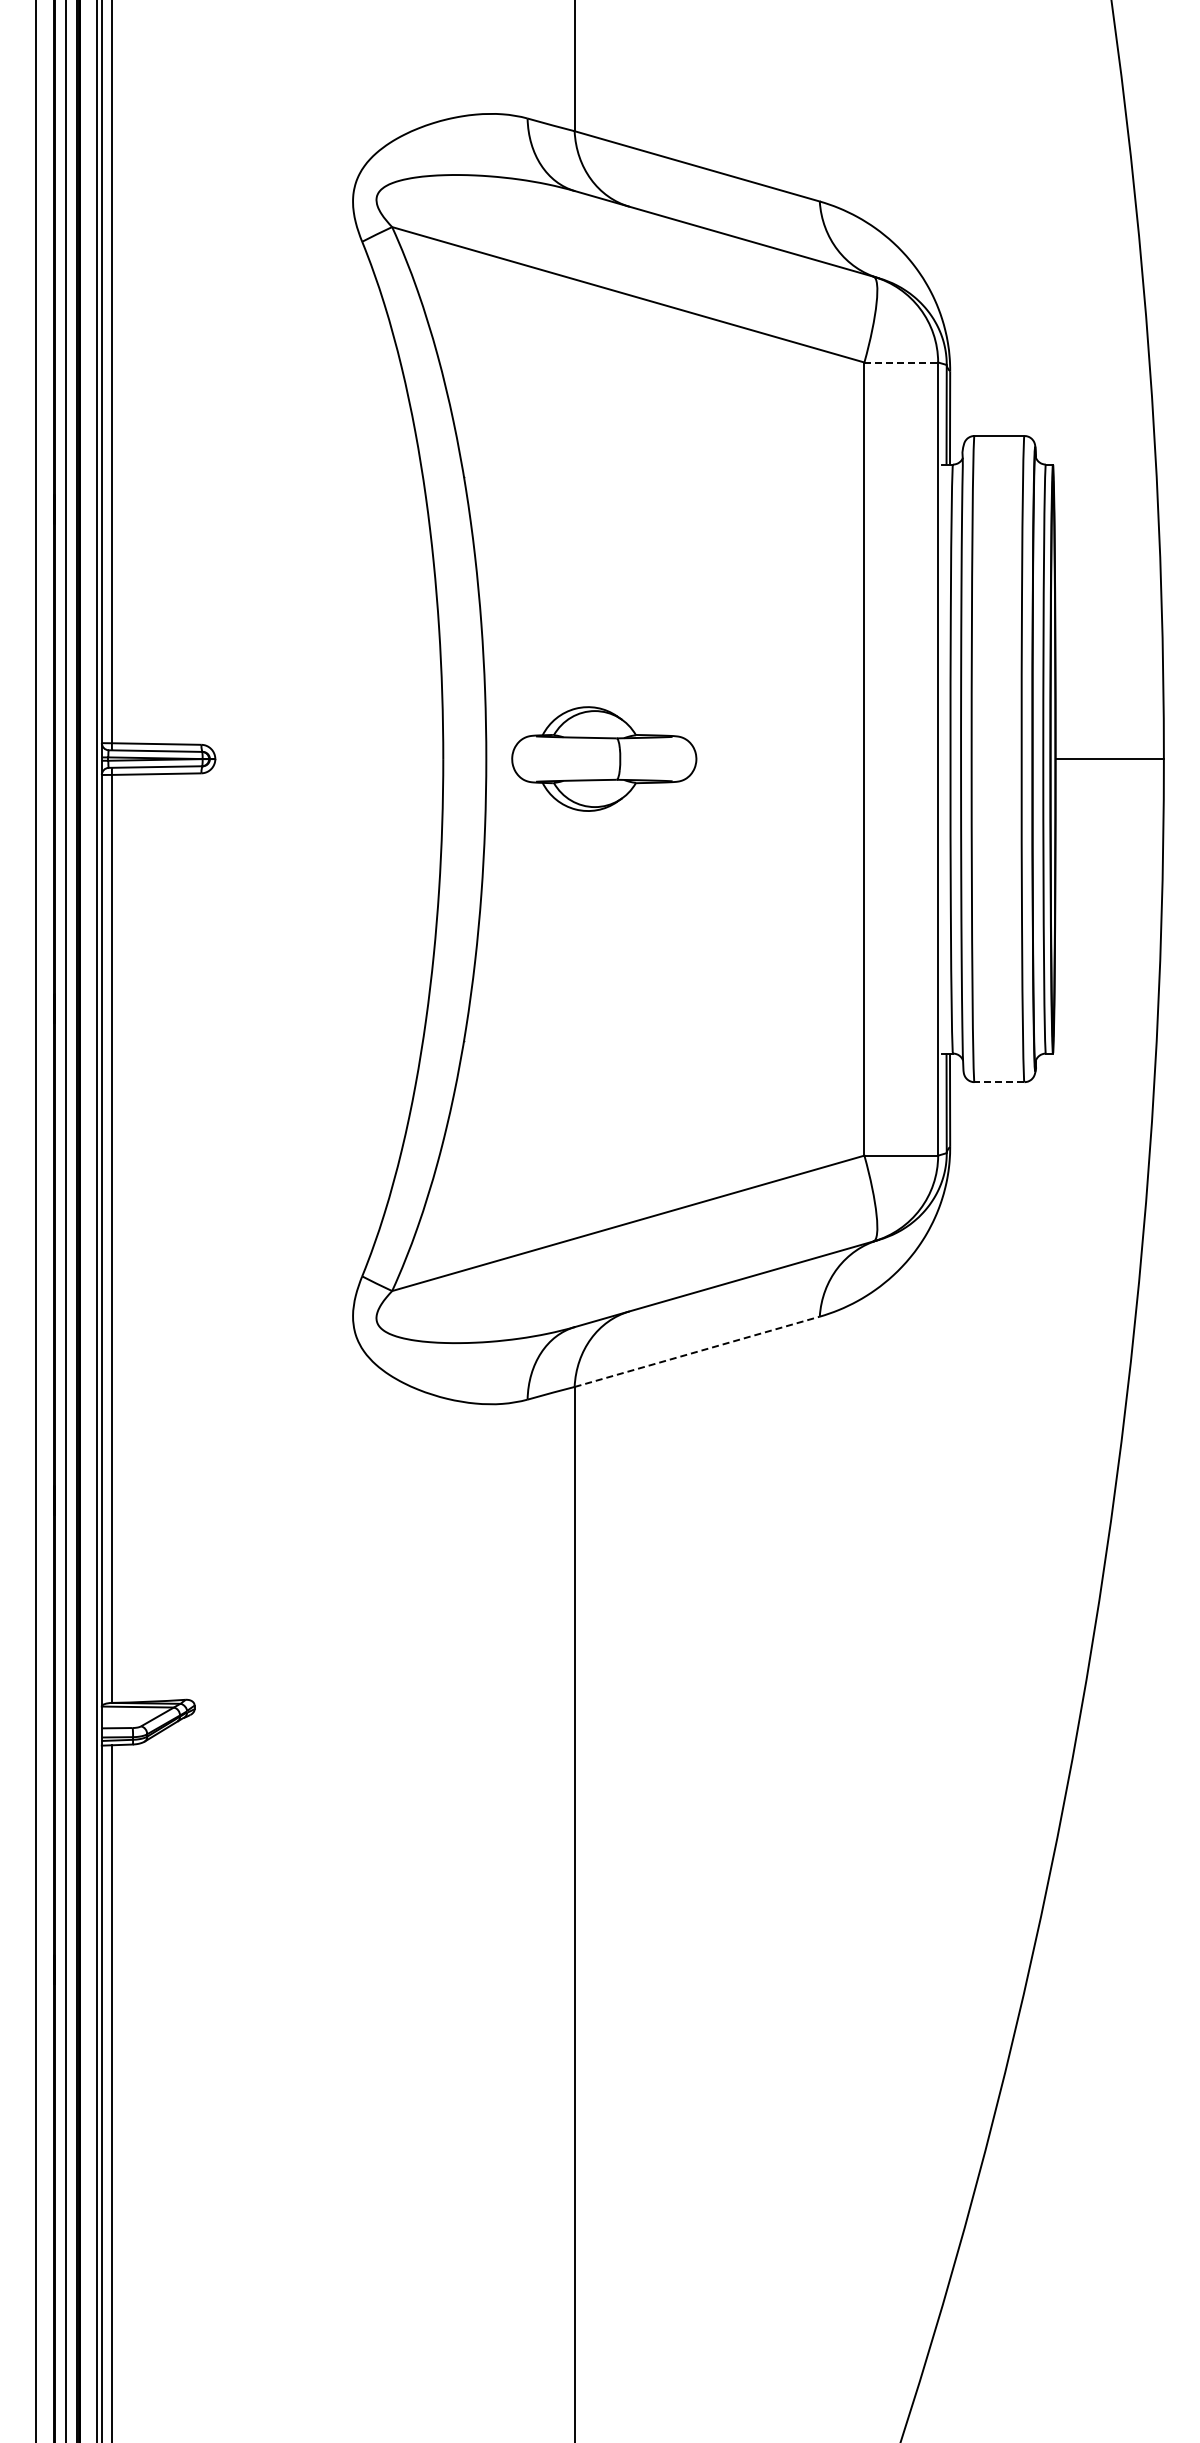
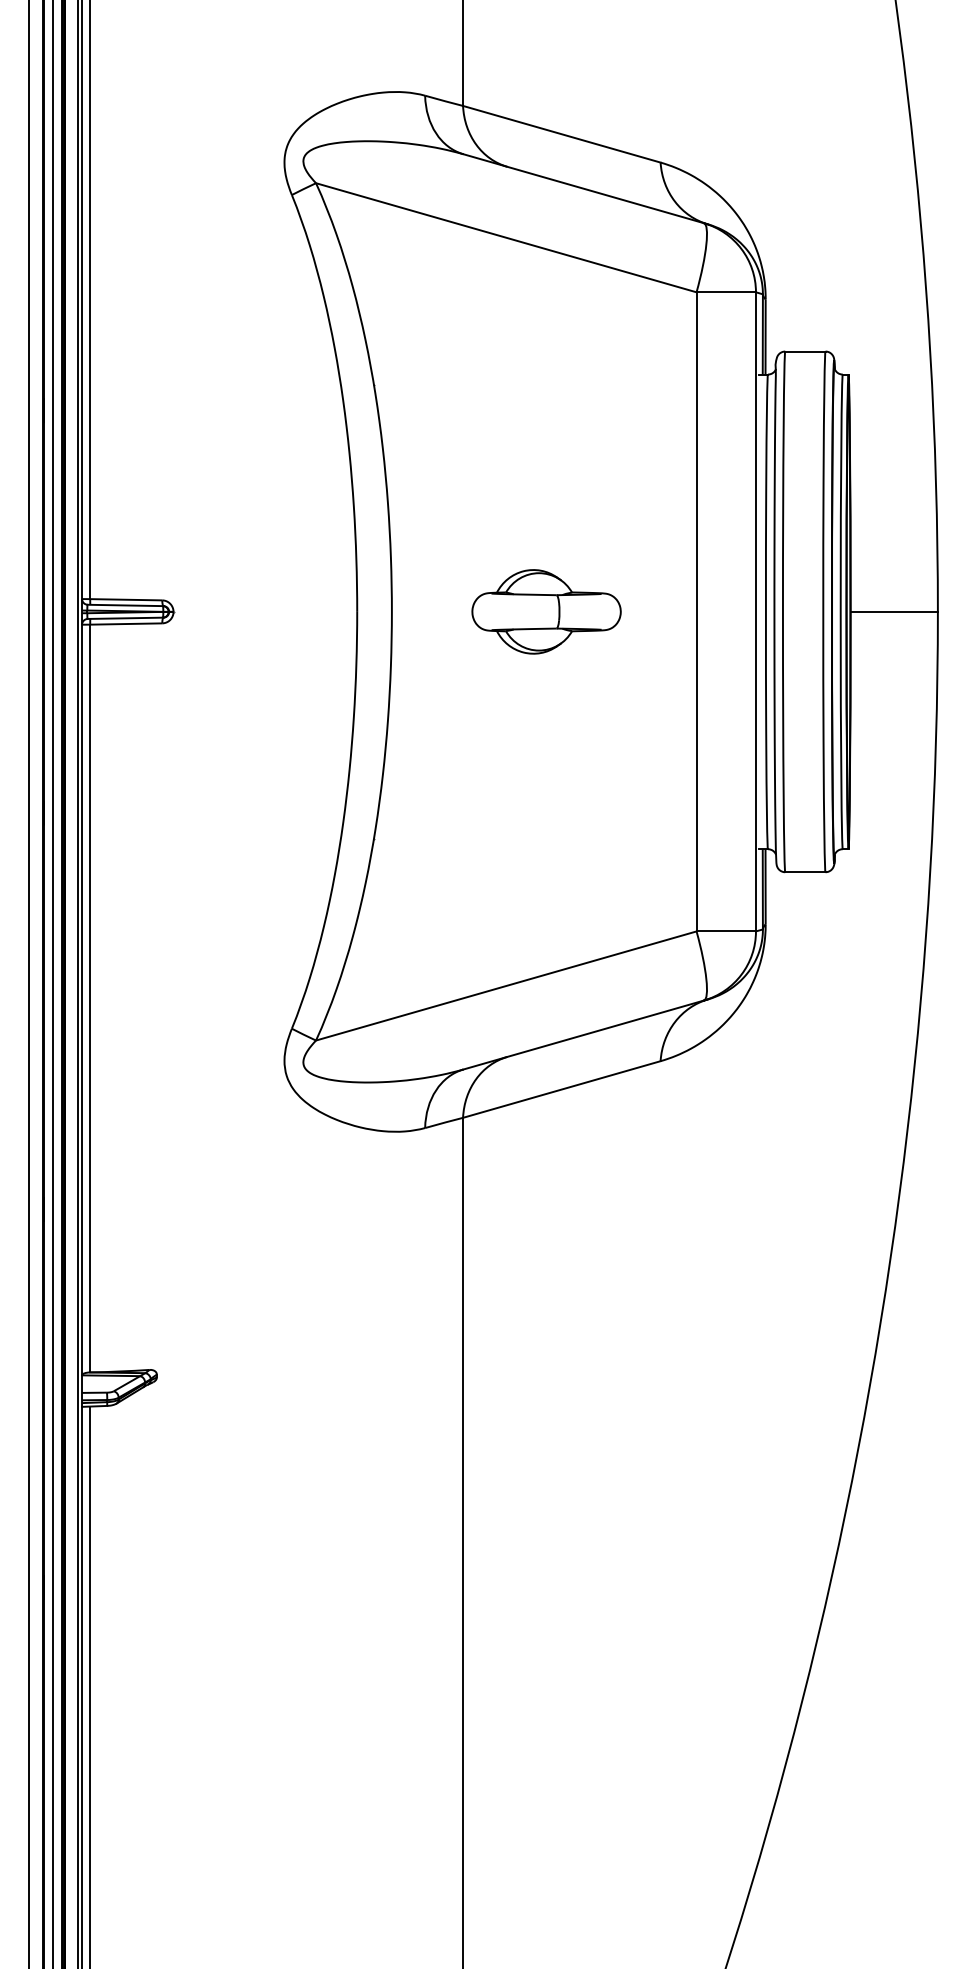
line: (901, 362) -> (726, 292), dashed -> solid
part: (604, 758) -> (546, 611), moved
line: (999, 1082) -> (805, 872), dashed -> solid
line: (697, 1351) -> (562, 1089), dashed -> solid

